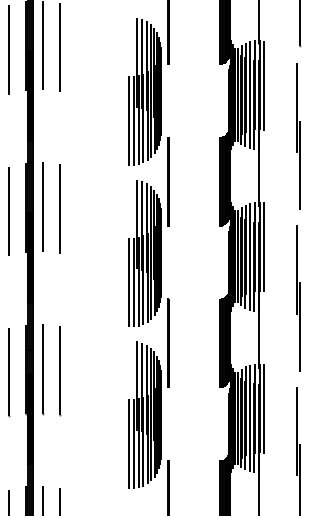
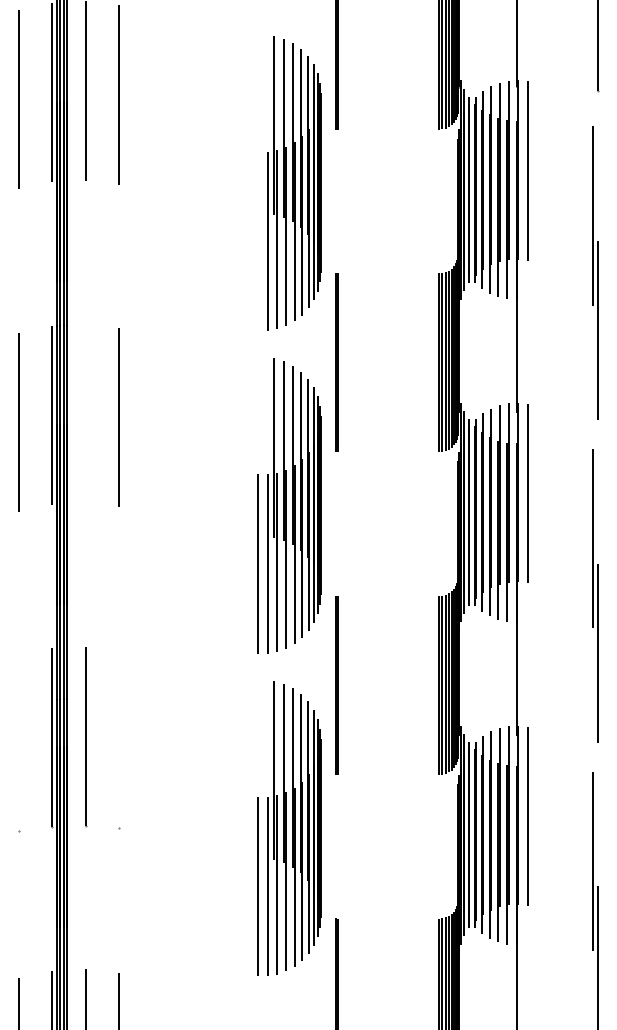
line: (129, 120) -> (258, 240), removed
line: (42, 206) -> (84, 412), removed
line: (59, 369) -> (118, 737), removed
line: (9, 372) -> (19, 743), removed

